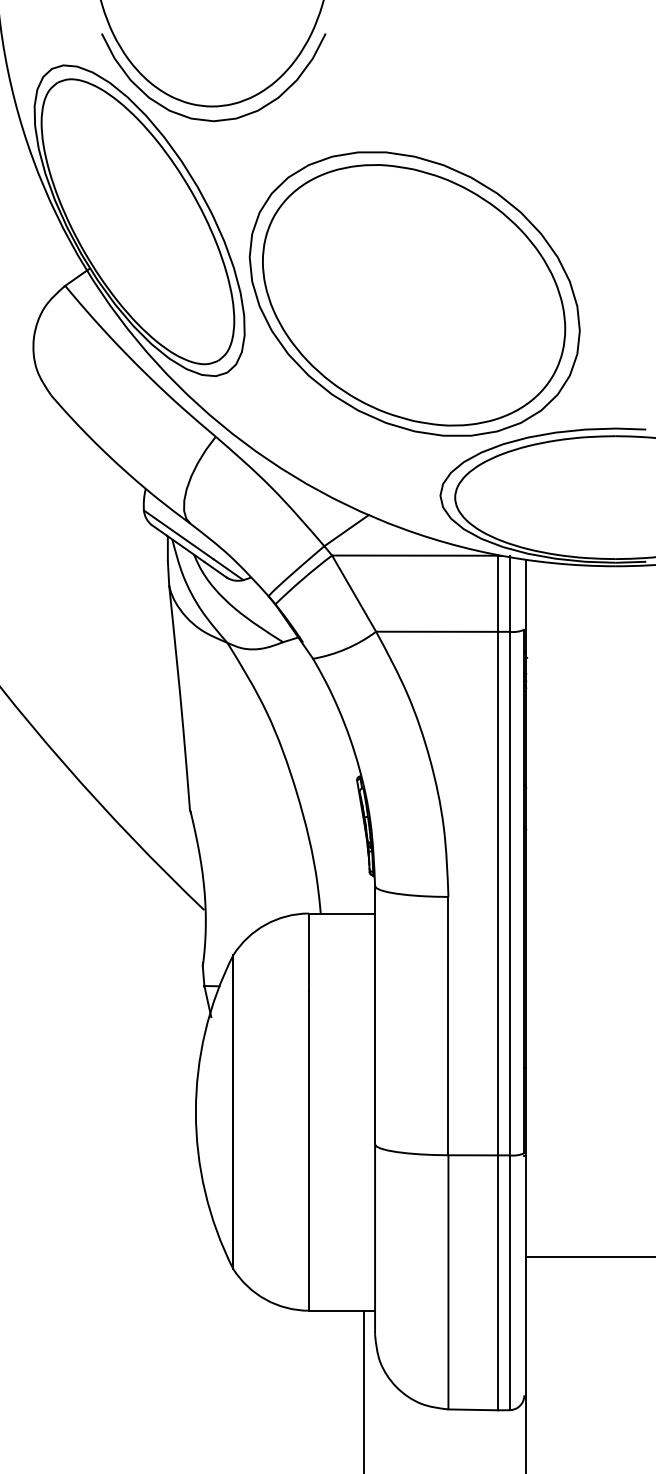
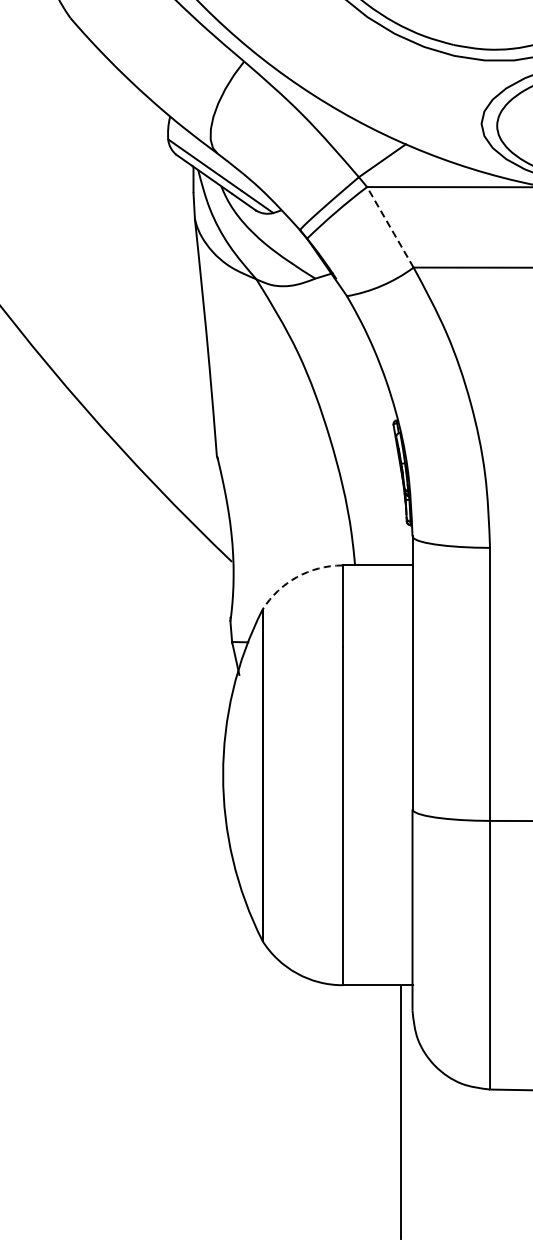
line: (354, 593) -> (390, 227), solid -> dashed
arc: (265, 924) -> (296, 577), solid -> dashed

